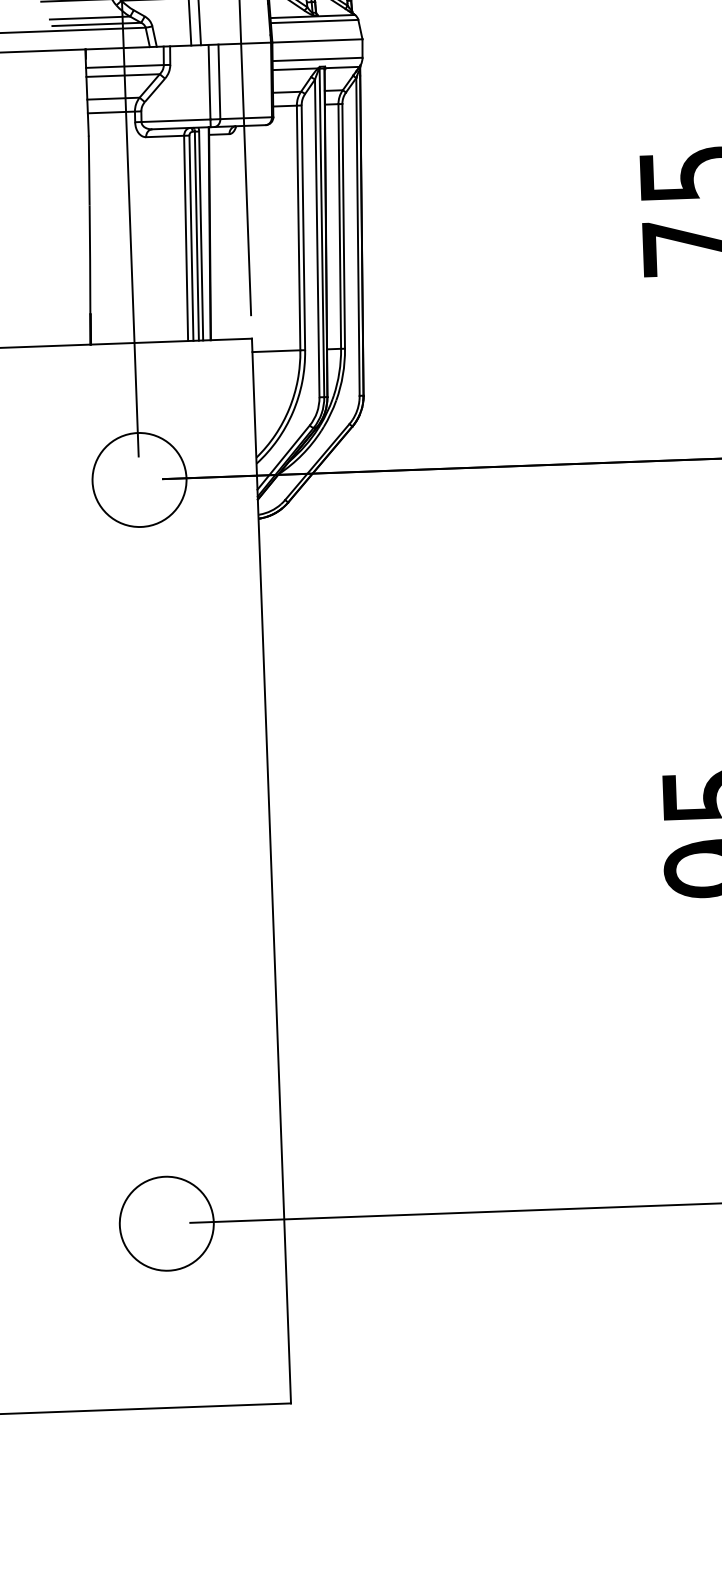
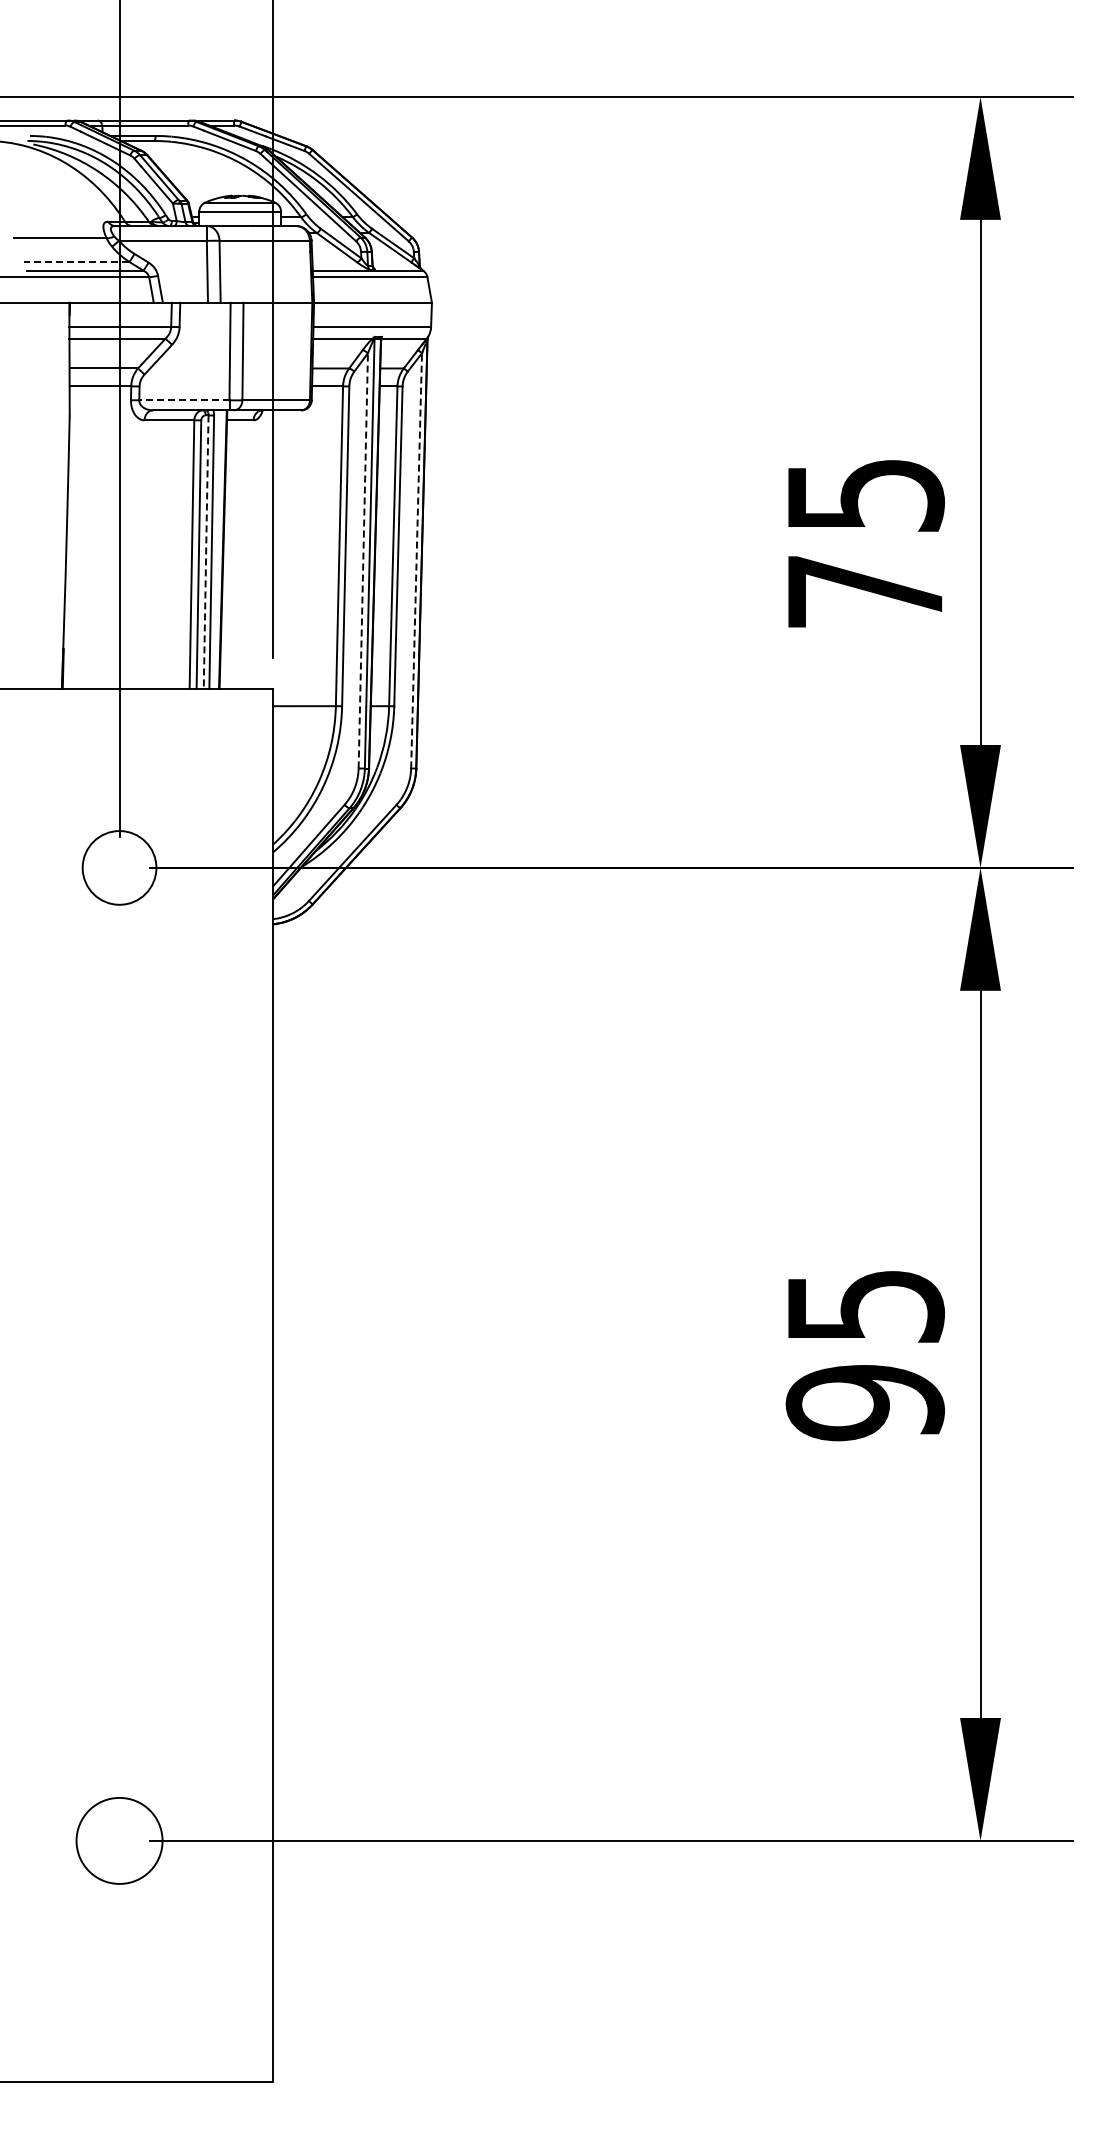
line: (89, 18) -> (76, 262), solid -> dashed
line: (175, 120) -> (183, 400), solid -> dashed
line: (197, 236) -> (206, 552), solid -> dashed
line: (357, 236) -> (416, 560), solid -> dashed
line: (317, 238) -> (363, 560), solid -> dashed
circle: (139, 479) -> (119, 867), size x0.6
circle: (166, 1223) -> (119, 1840), size x0.7

